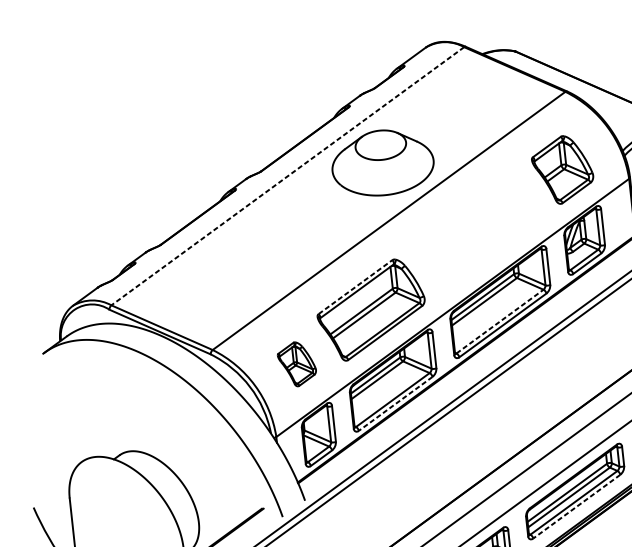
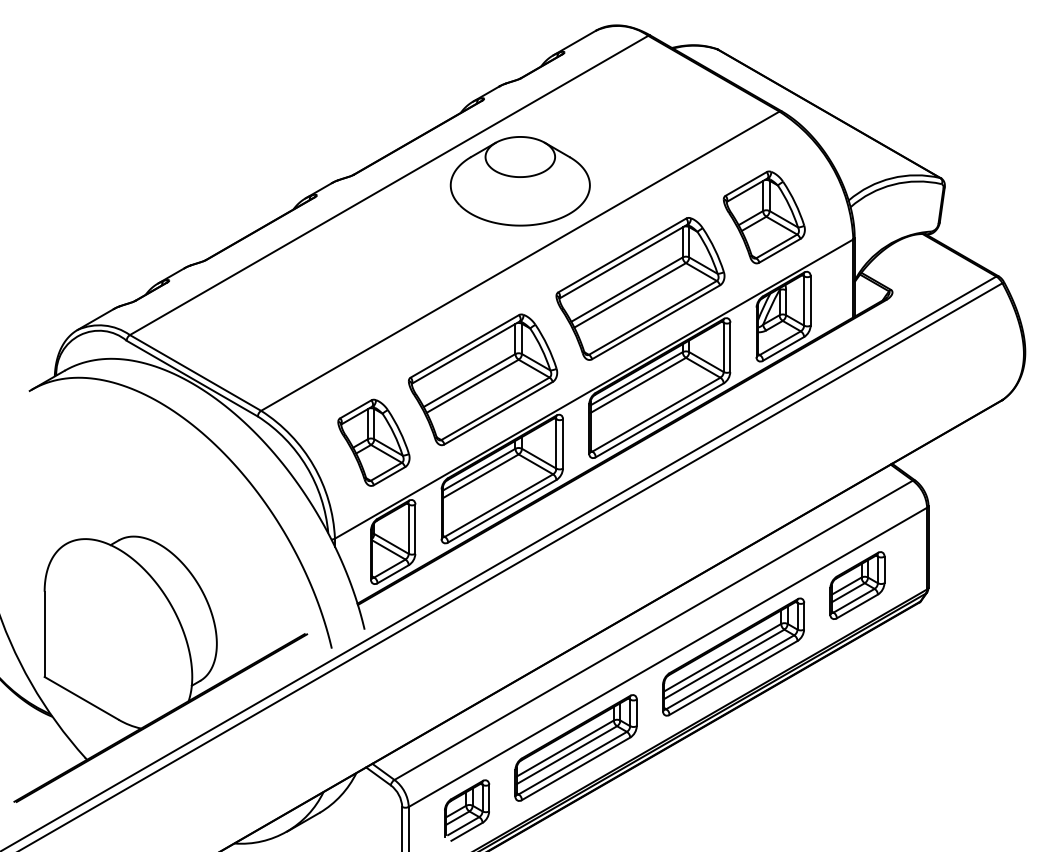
line: (287, 176) -> (388, 185), dashed -> solid
part: (478, 231) -> (640, 288), added
line: (355, 287) -> (464, 346), dashed -> solid
line: (500, 321) -> (656, 414), dashed -> solid
part: (296, 364) -> (373, 442), size x1.43
line: (395, 404) -> (501, 511), dashed -> solid
line: (576, 506) -> (733, 677), dashed -> solid

